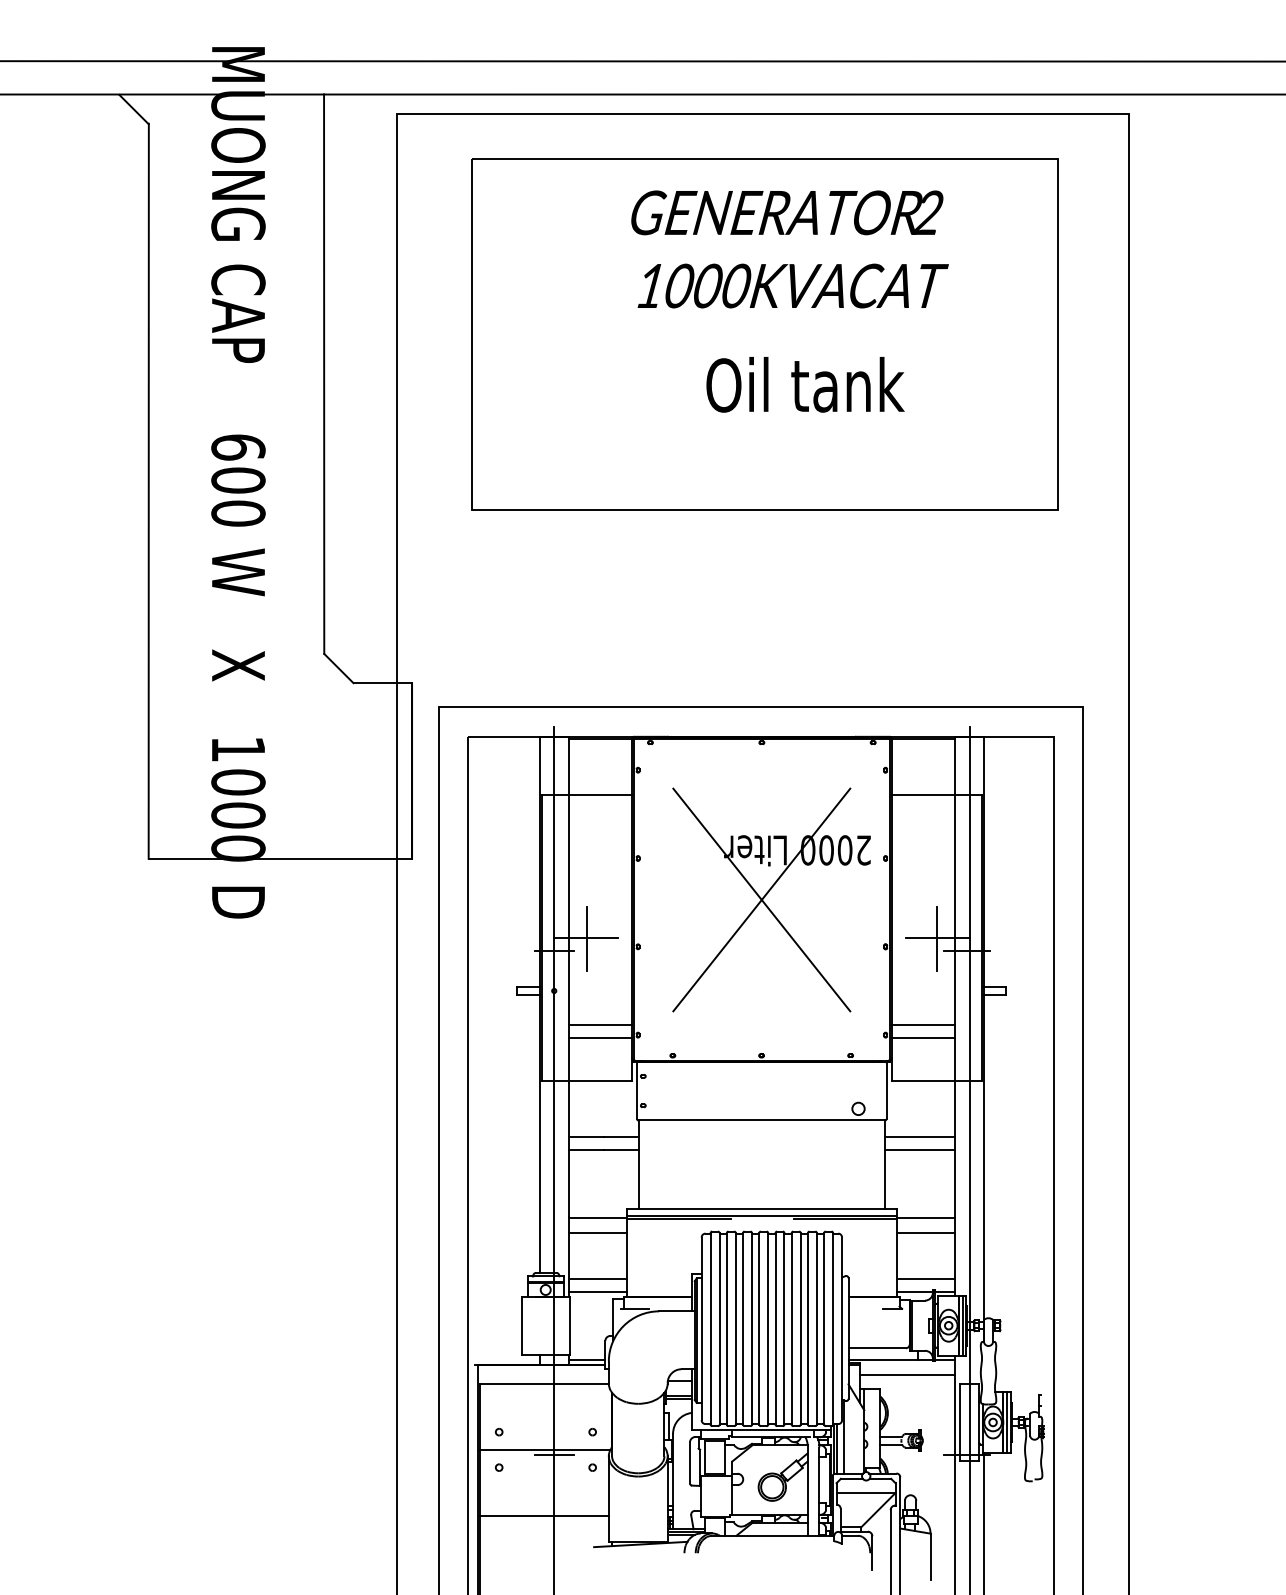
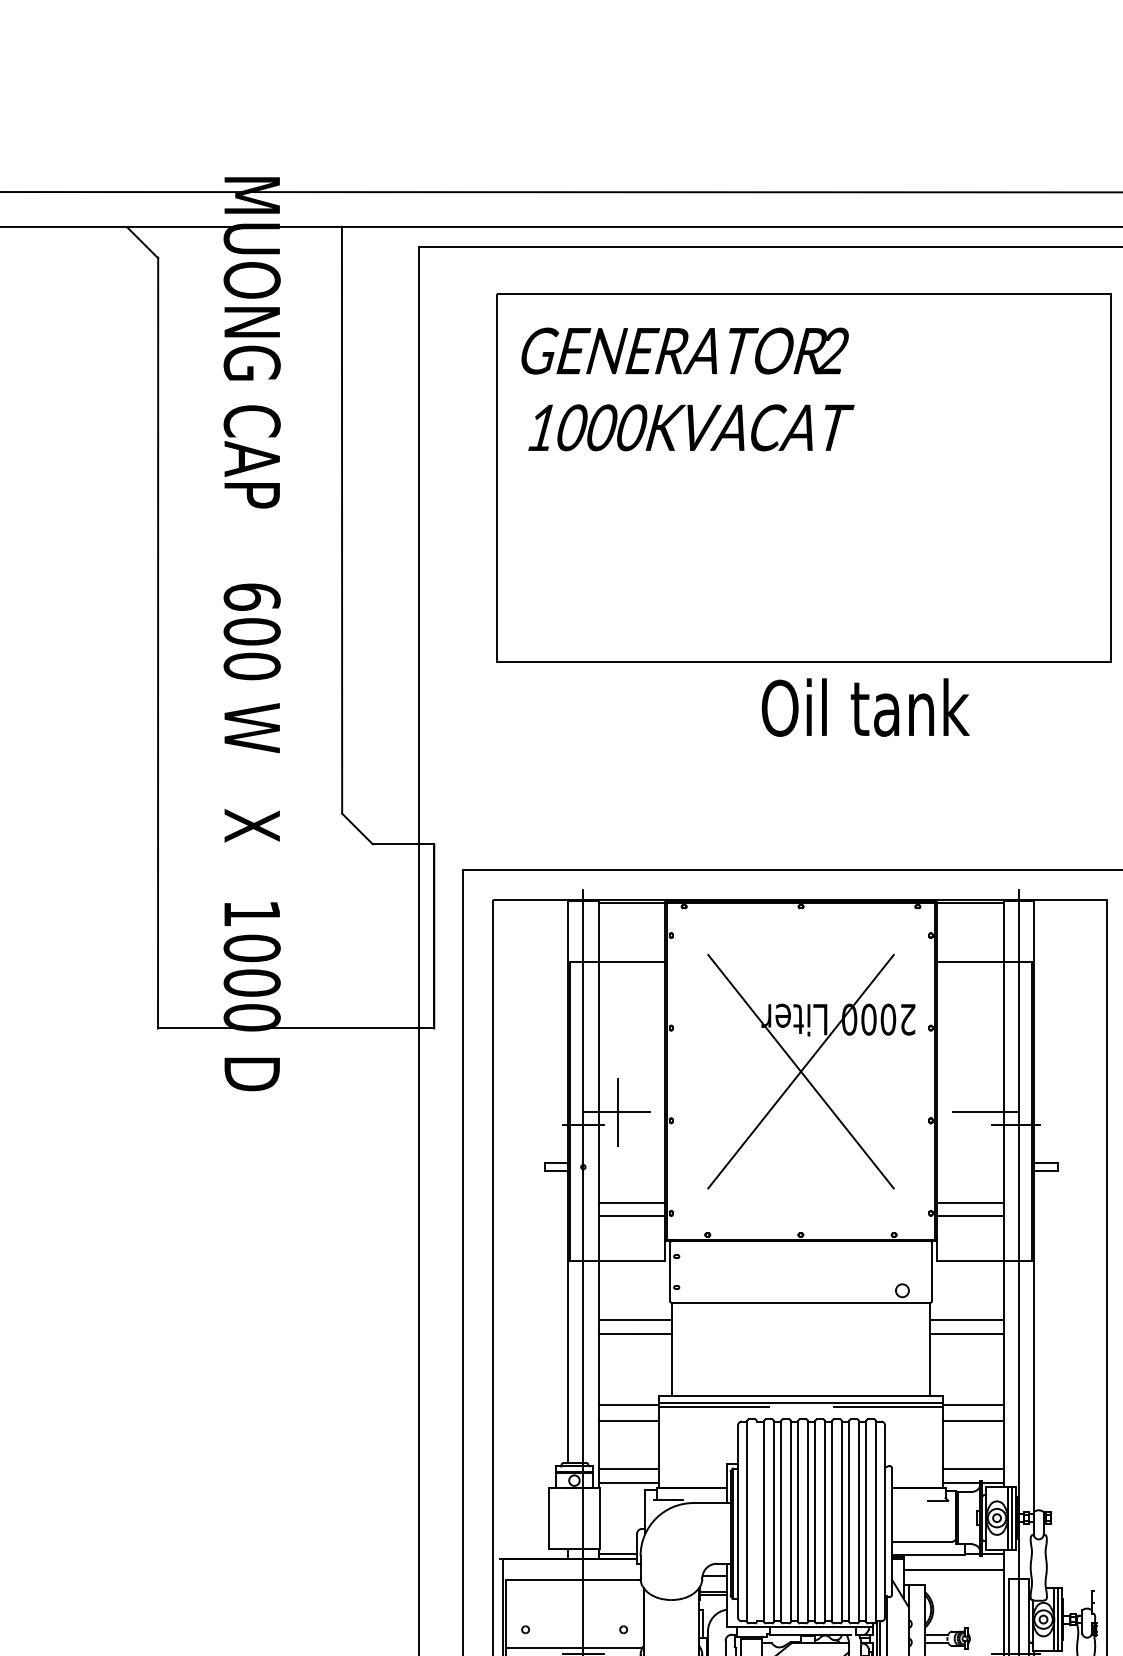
text: (789, 249) -> (687, 389), moved
text: (805, 384) -> (865, 707), moved
line: (936, 938) -> (984, 1112), removed
line: (719, 1328) -> (756, 1521), removed

